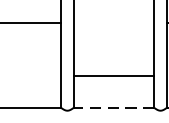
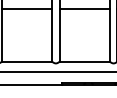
line: (113, 76) -> (84, 9), moved
line: (113, 107) -> (84, 61), dashed -> solid

